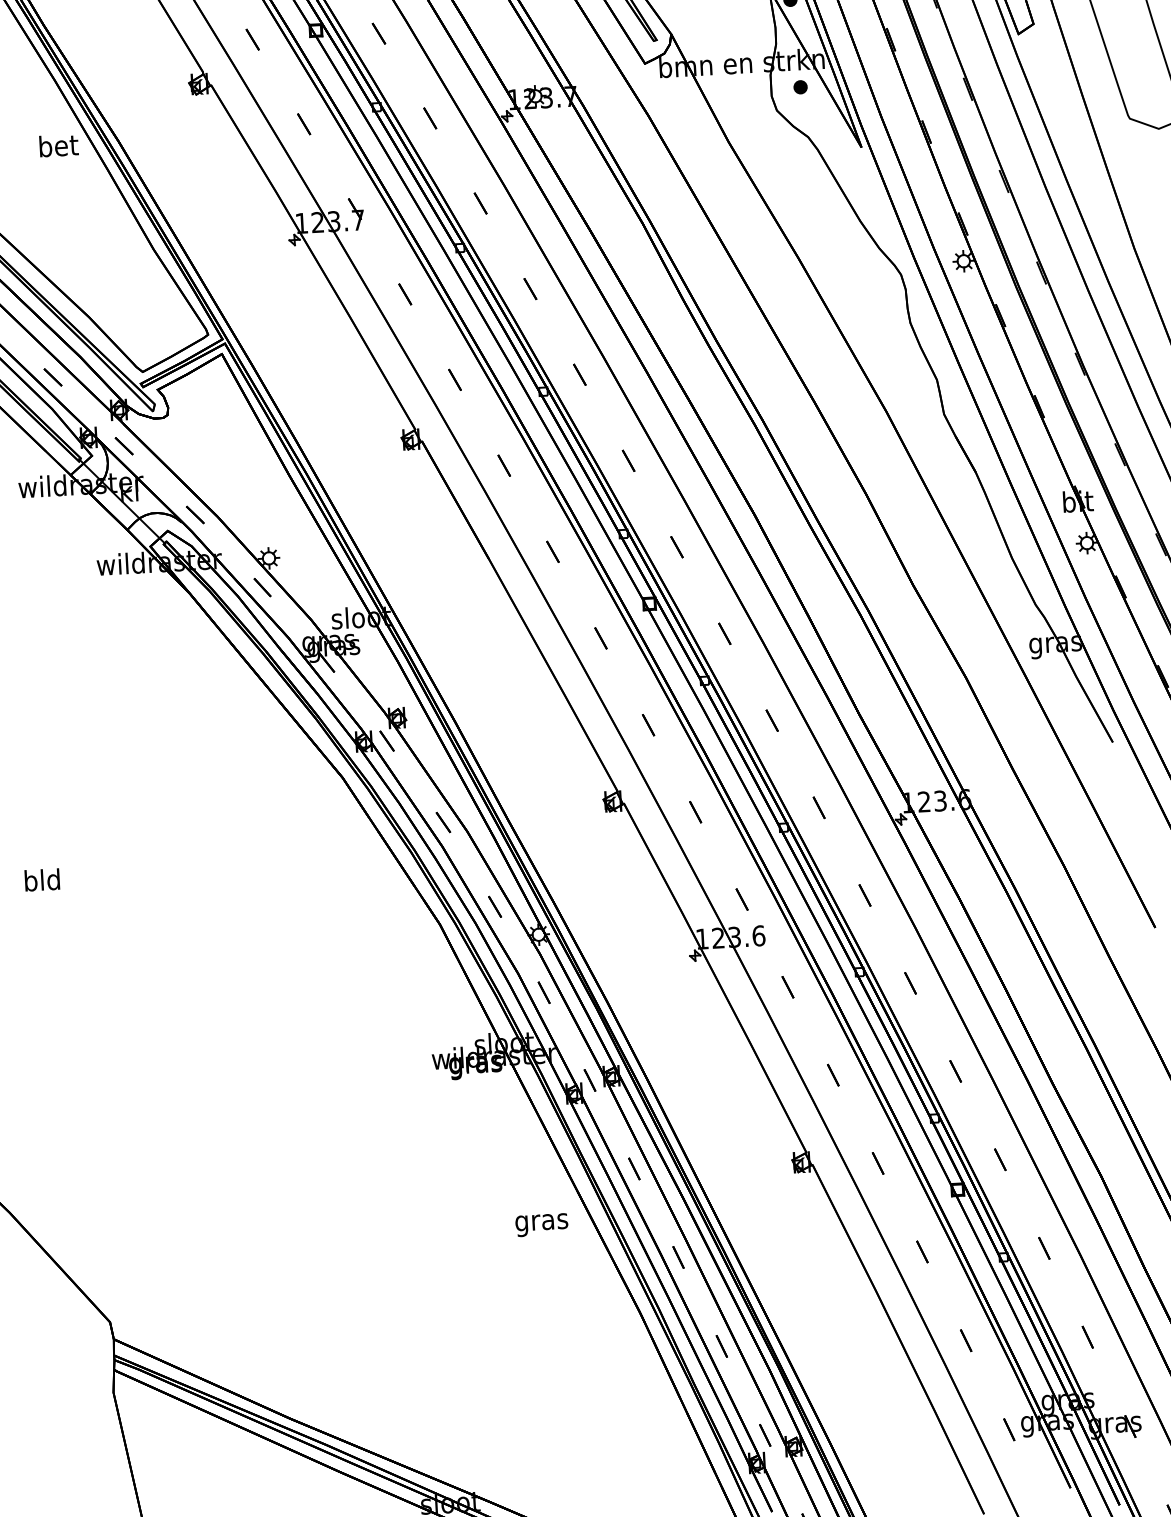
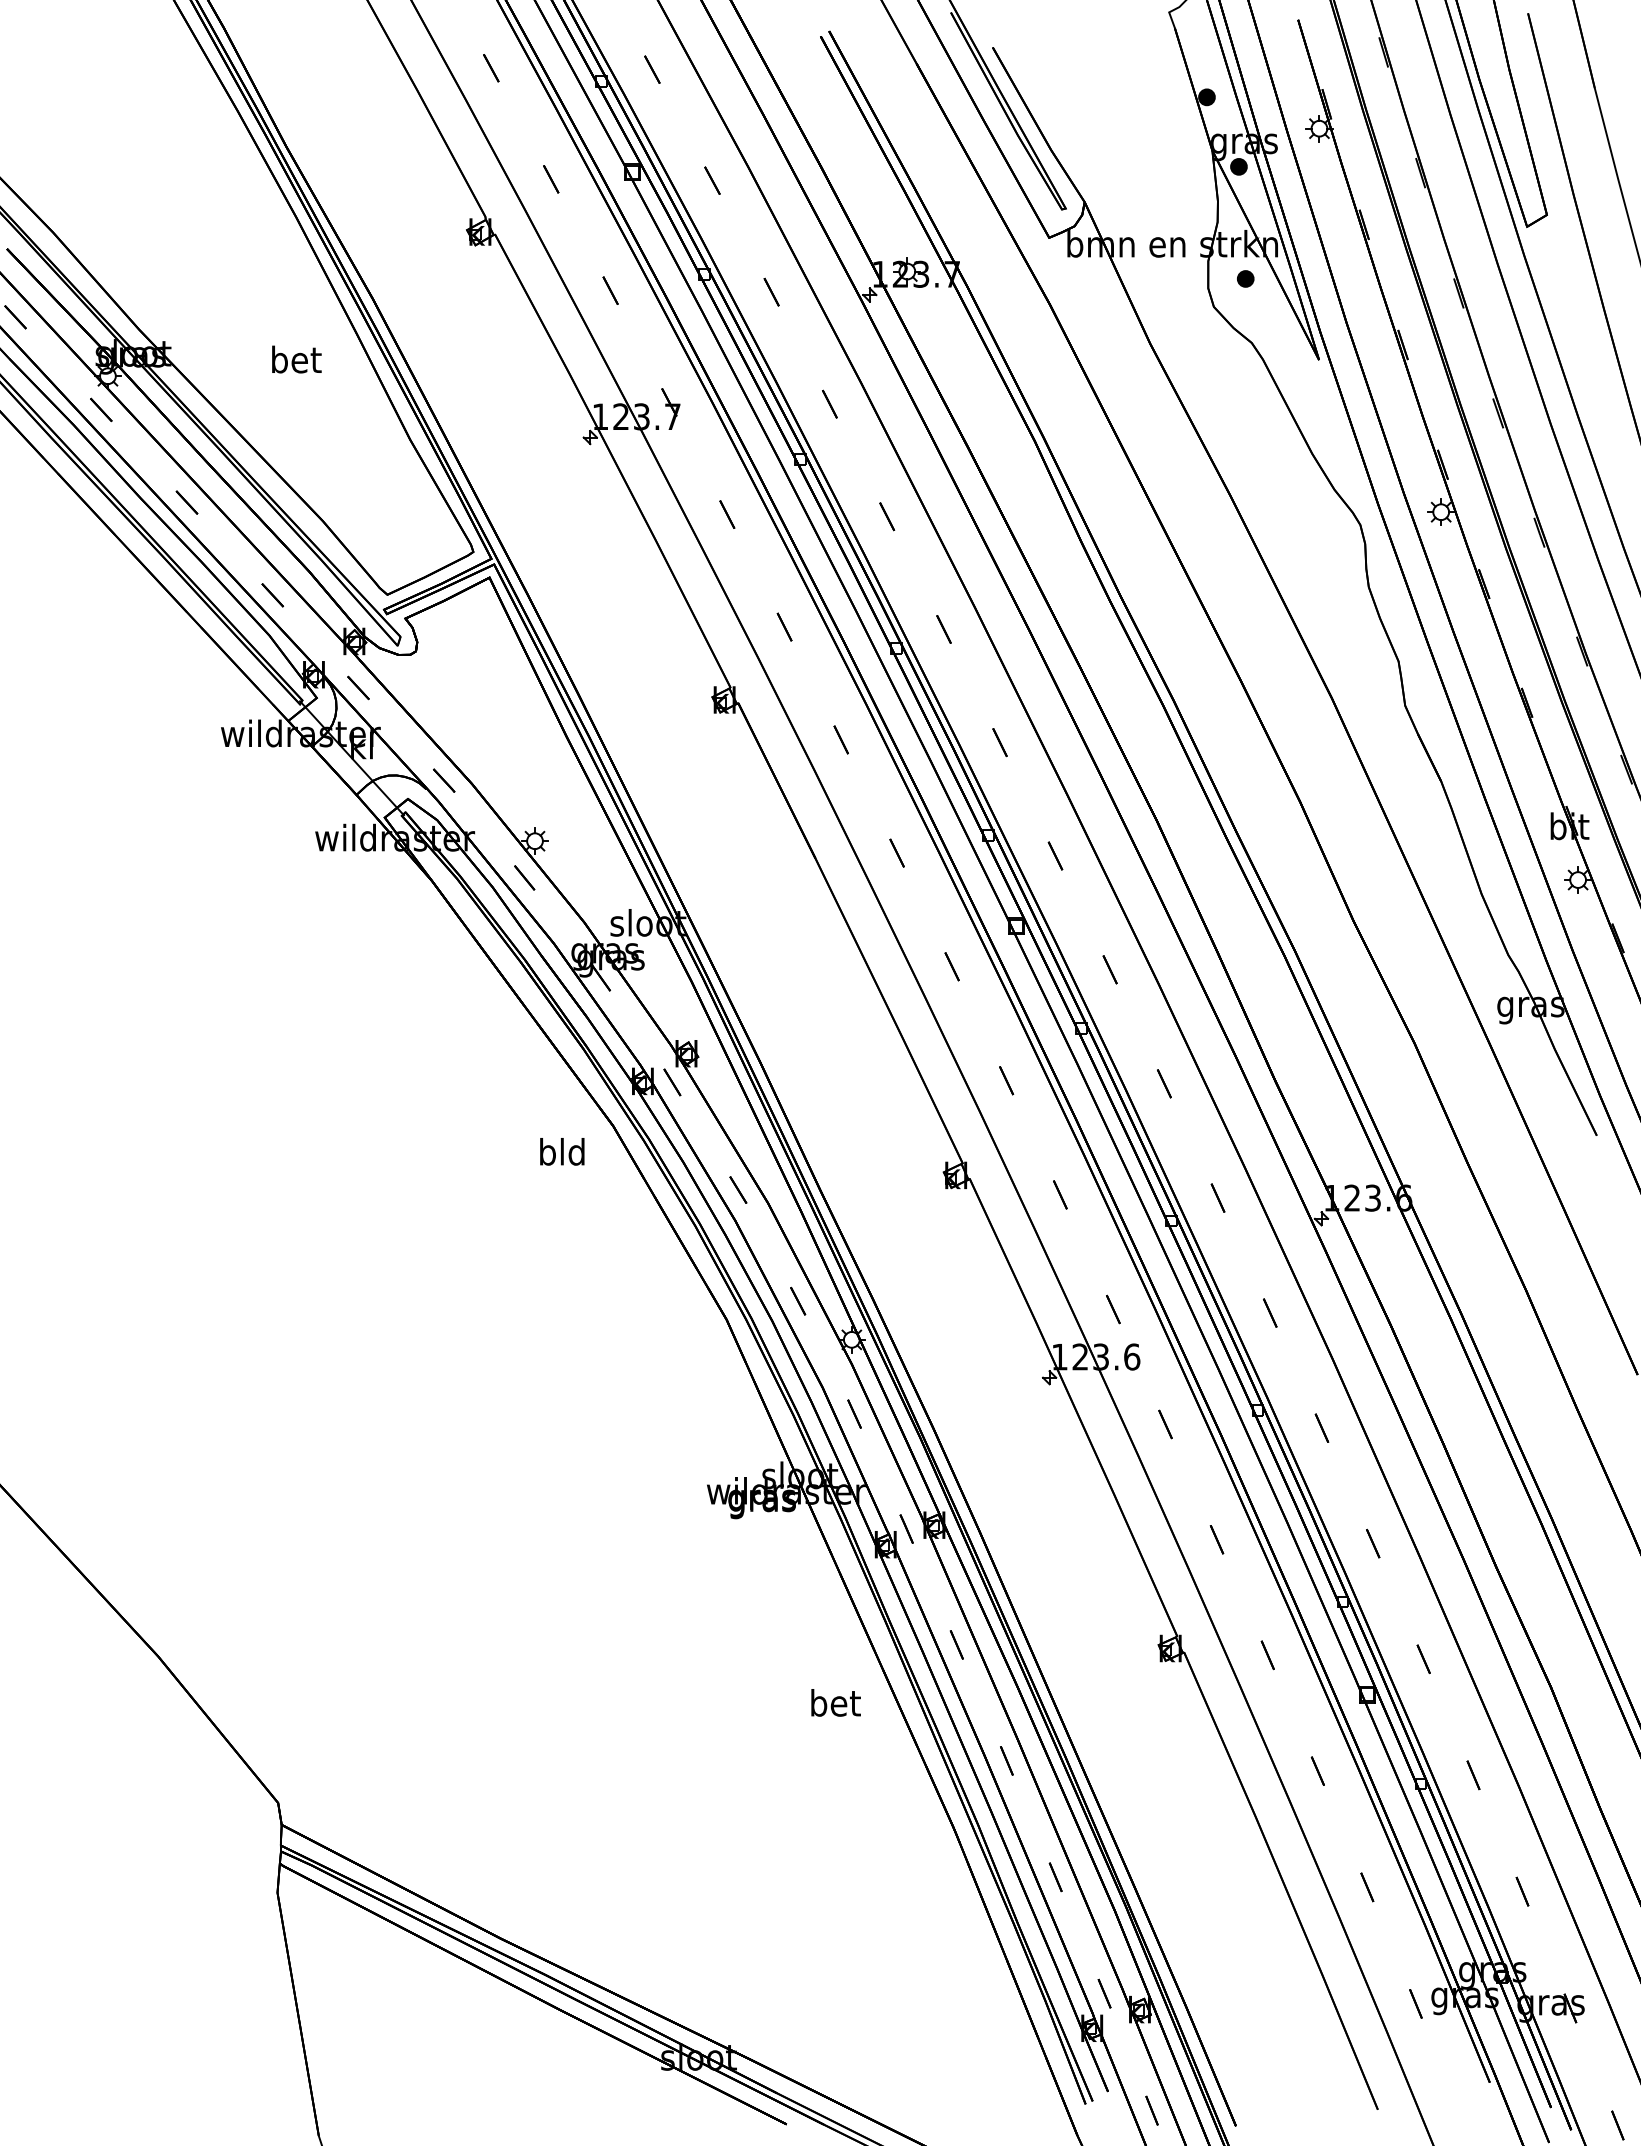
text: (58, 145) -> (296, 359), moved
text: (42, 879) -> (562, 1151), moved
text: (541, 1222) -> (834, 1706), gras -> bet

